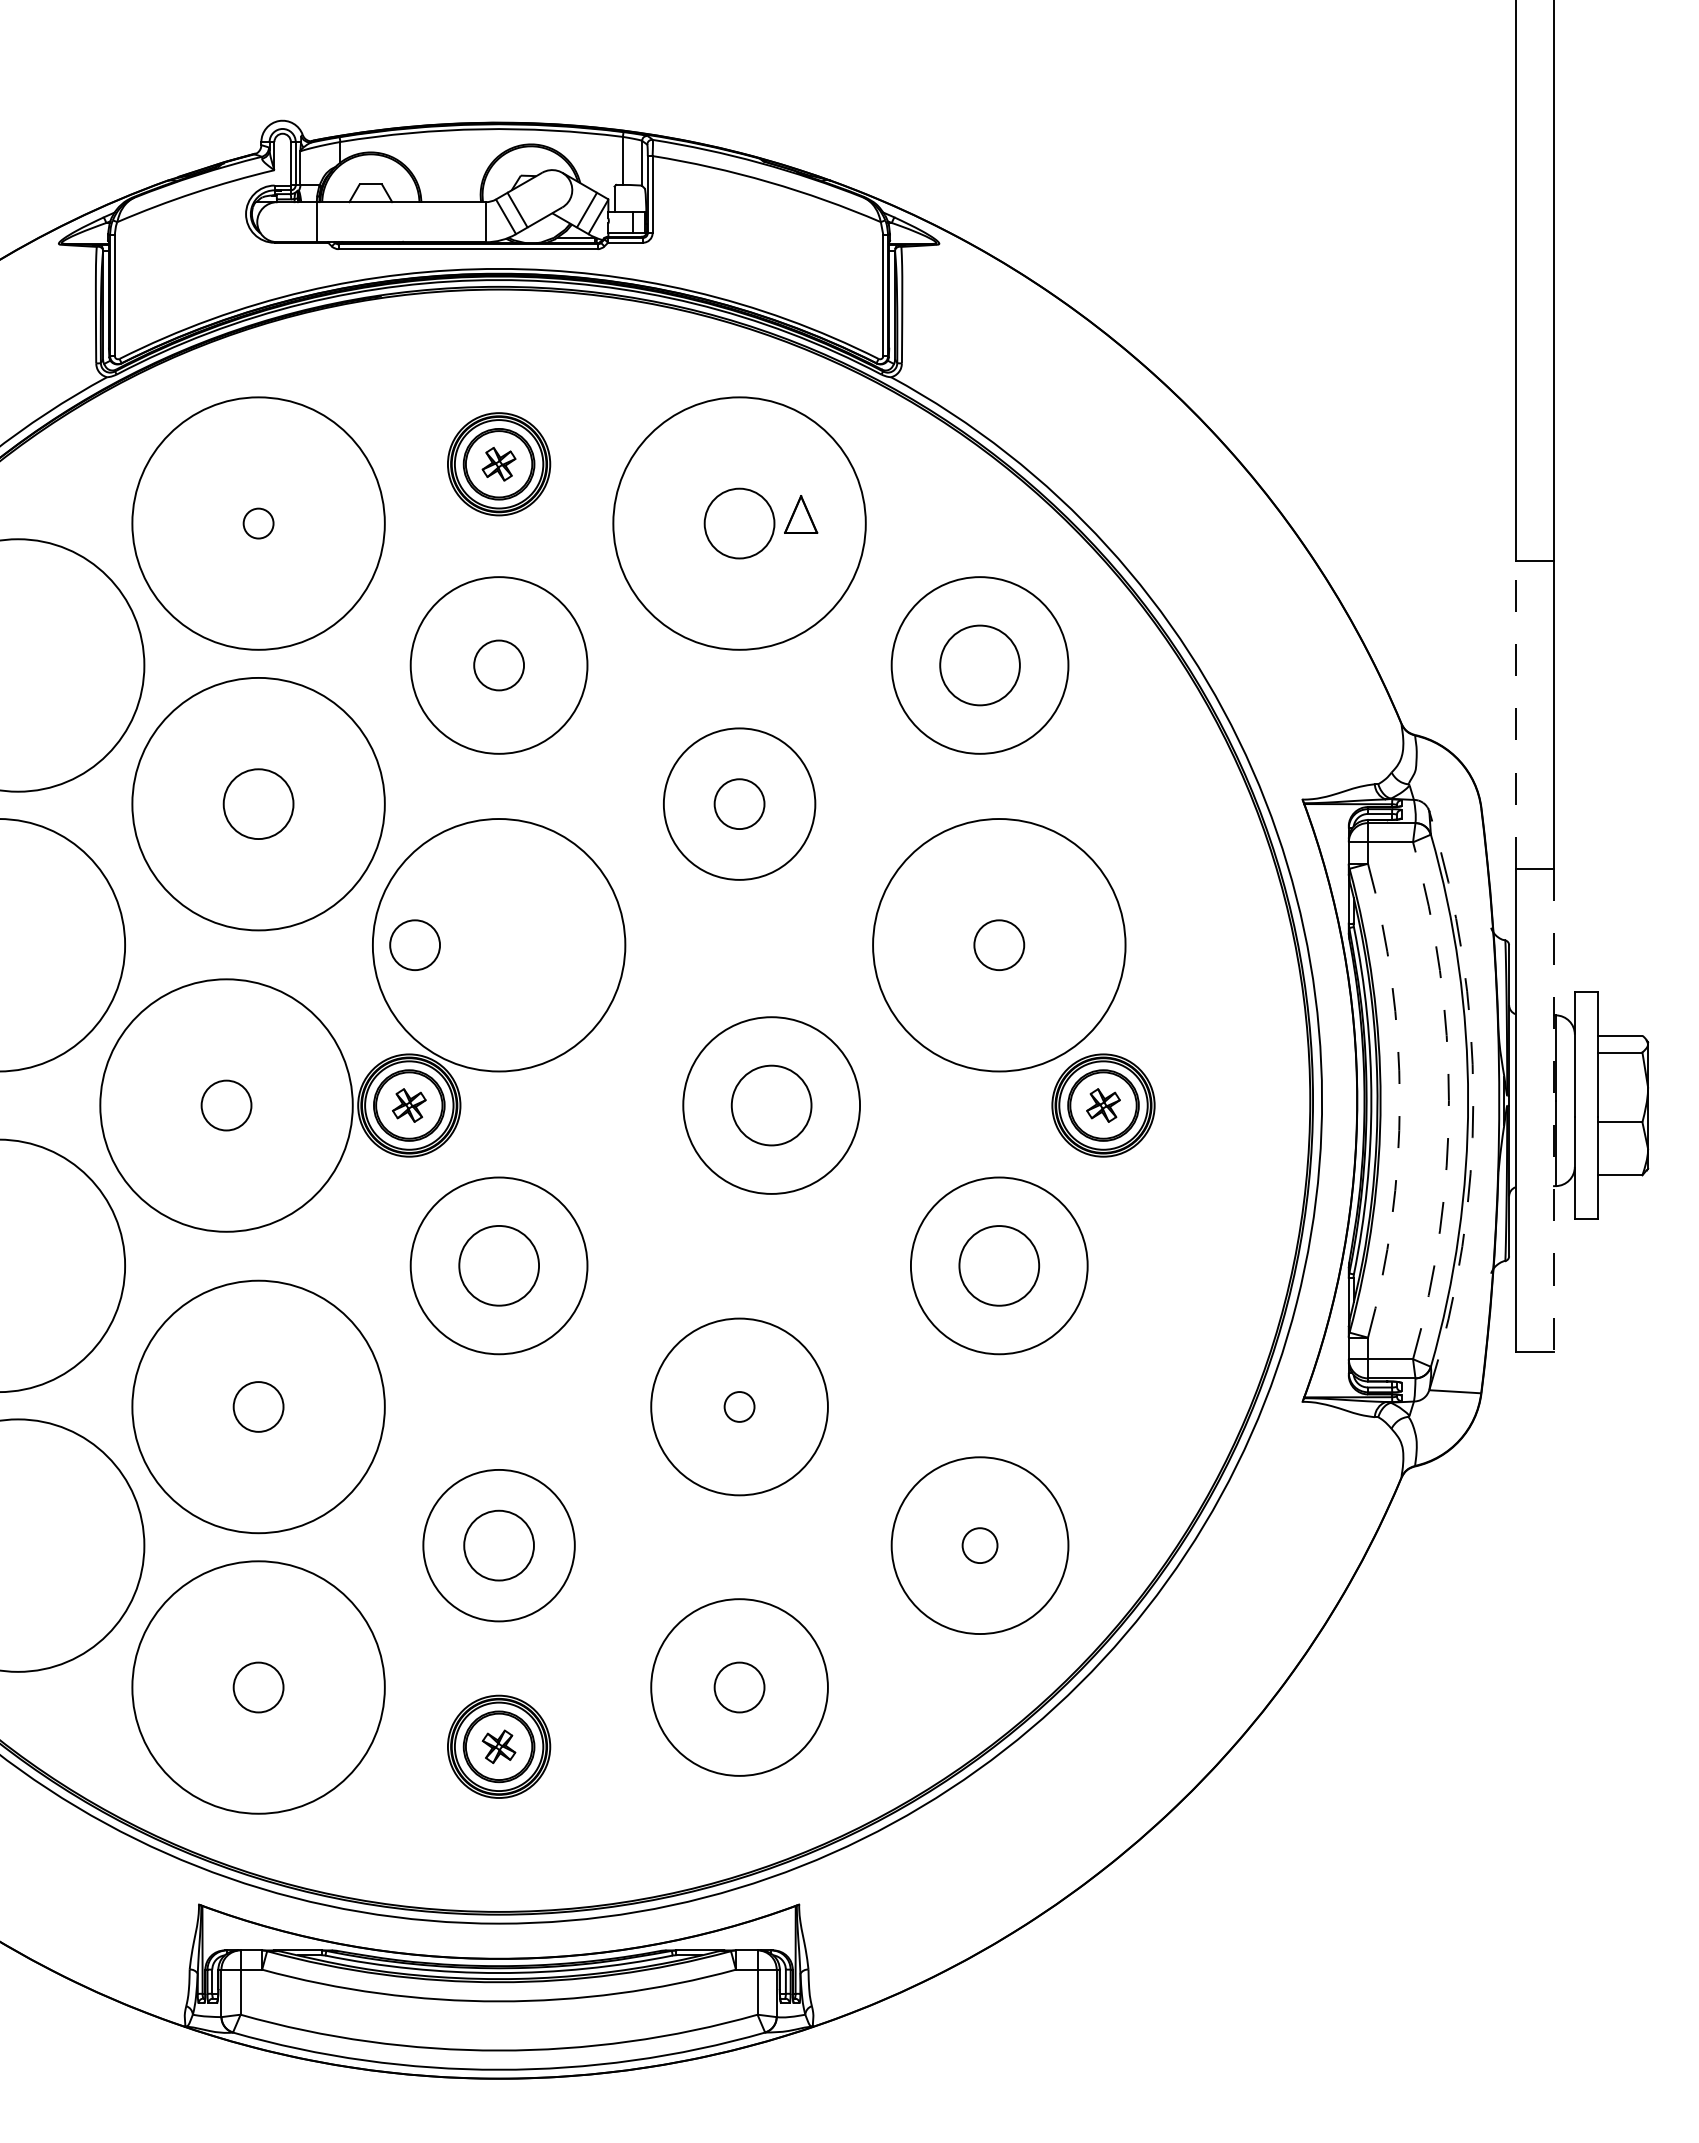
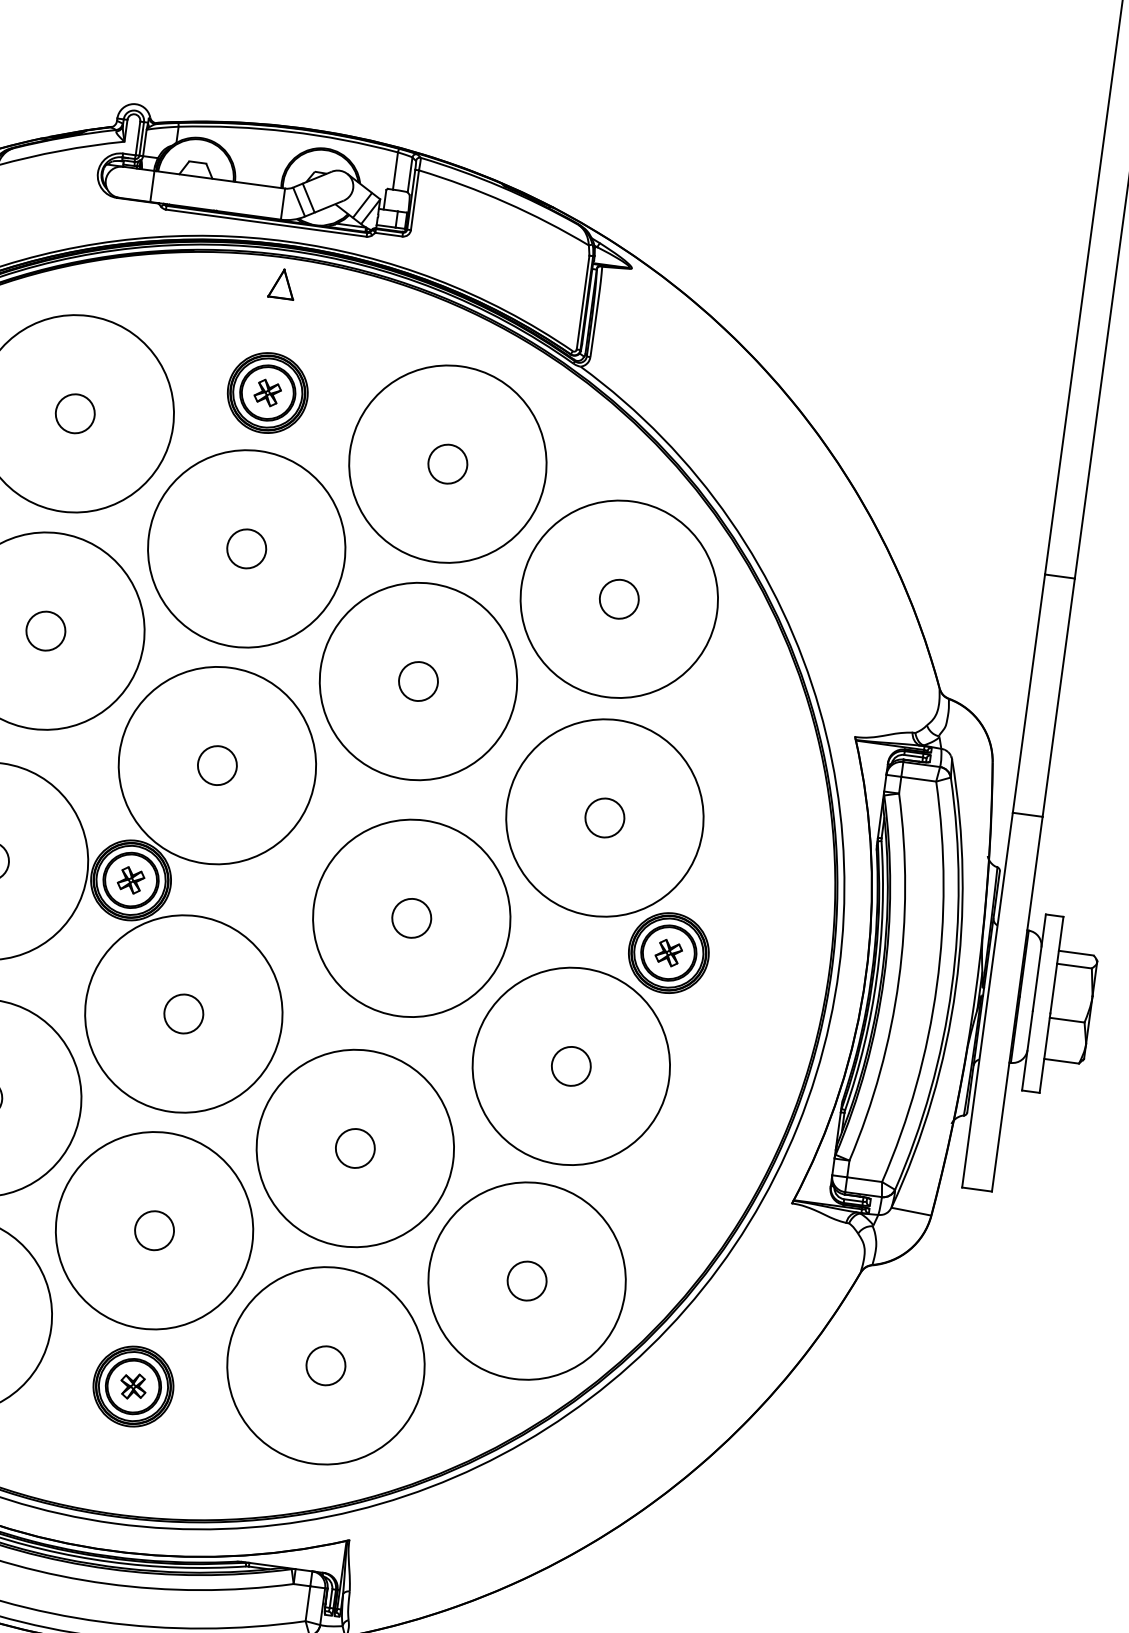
part: (801, 514) -> (282, 284), moved
circle: (258, 523) -> (75, 413), size x1.67
circle: (739, 523) -> (447, 464), size x0.71
circle: (498, 665) -> (246, 548), size x1.43
circle: (979, 665) -> (618, 599), size x0.62
circle: (979, 665) -> (618, 599), size x1.43
line: (1515, 714) -> (1028, 693), dashed -> solid
circle: (739, 803) -> (418, 681), size x1.67
circle: (258, 804) -> (45, 631), size x0.71
circle: (414, 944) -> (217, 764), moved
arc: (1399, 1100) -> (898, 980), dashed -> solid
arc: (1448, 1100) -> (936, 985), dashed -> solid
arc: (1473, 1100) -> (955, 987), dashed -> solid
circle: (771, 1105) -> (411, 918), size x0.62
circle: (771, 1105) -> (411, 918), size x1.43
line: (1554, 1110) -> (1017, 1004), dashed -> solid
circle: (498, 1265) -> (183, 1013), size x0.62
circle: (498, 1265) -> (183, 1013), size x1.43
circle: (999, 1265) -> (571, 1066), size x0.62
circle: (999, 1265) -> (571, 1066), size x1.43
circle: (739, 1406) -> (355, 1148), size x1.43
circle: (739, 1406) -> (355, 1148), size x1.67
circle: (498, 1545) -> (154, 1230), size x1.67
circle: (499, 1545) -> (154, 1230), size x0.71
circle: (979, 1545) -> (526, 1280), size x1.43
circle: (979, 1545) -> (526, 1280), size x1.43
circle: (739, 1687) -> (325, 1365), size x1.43

